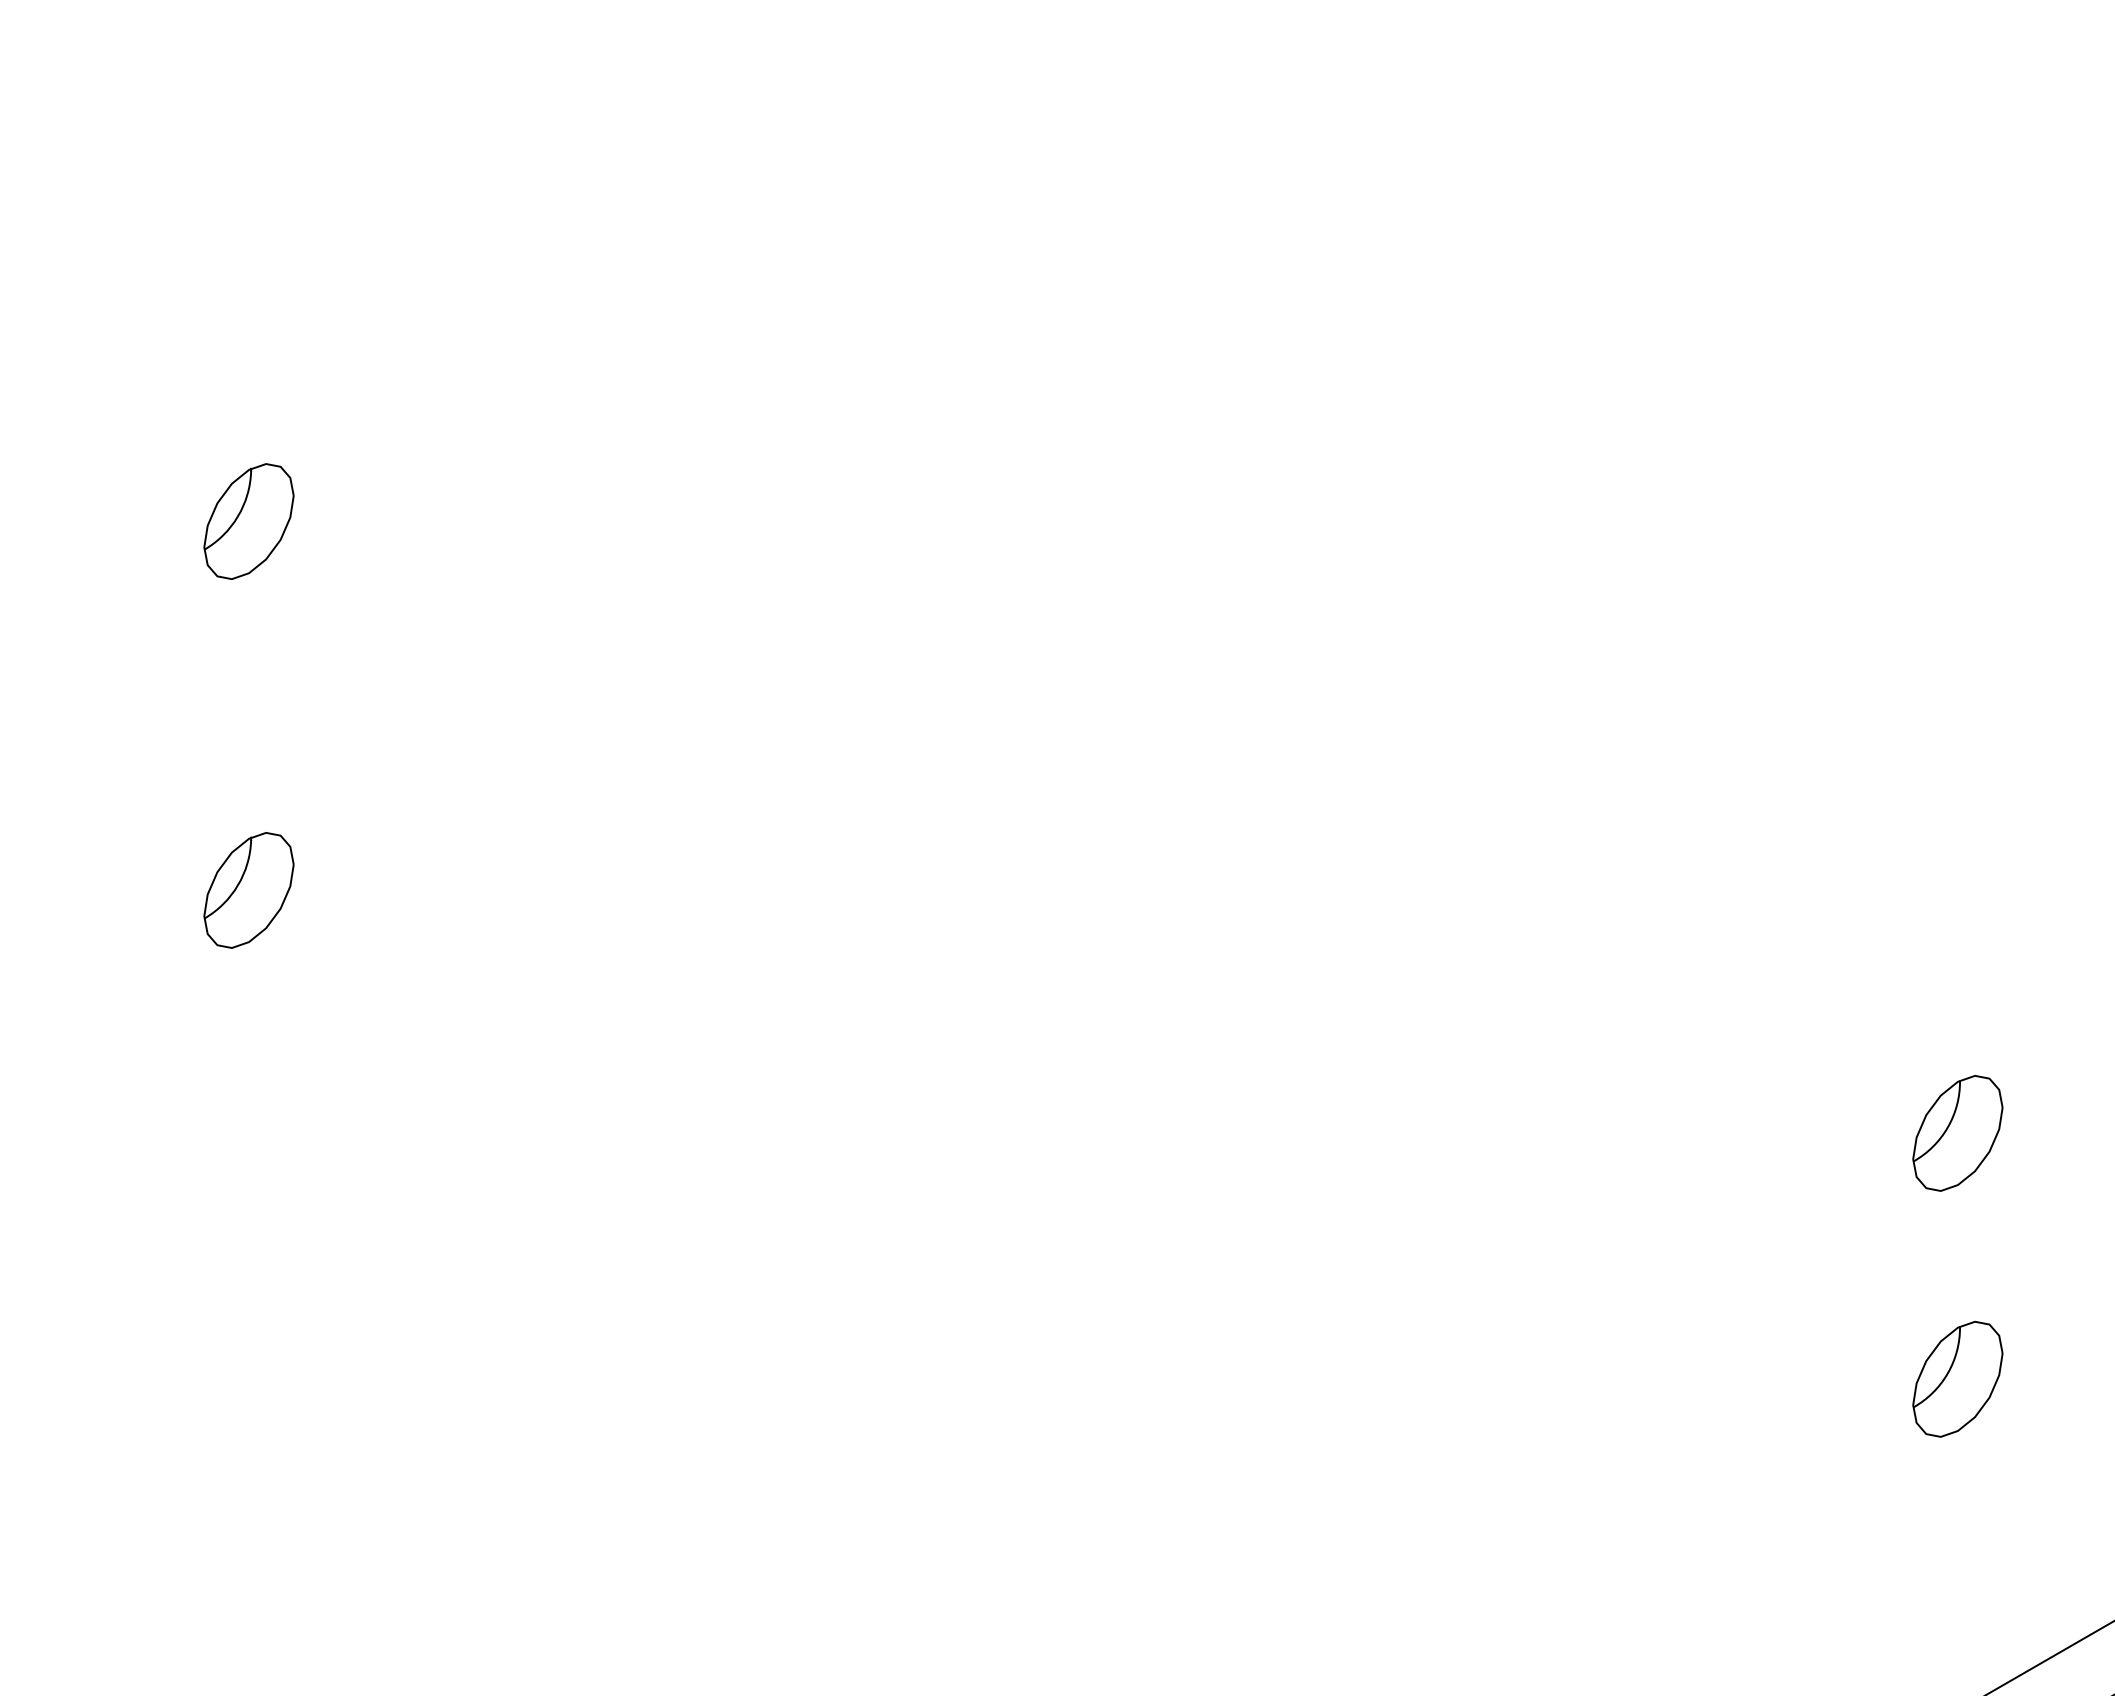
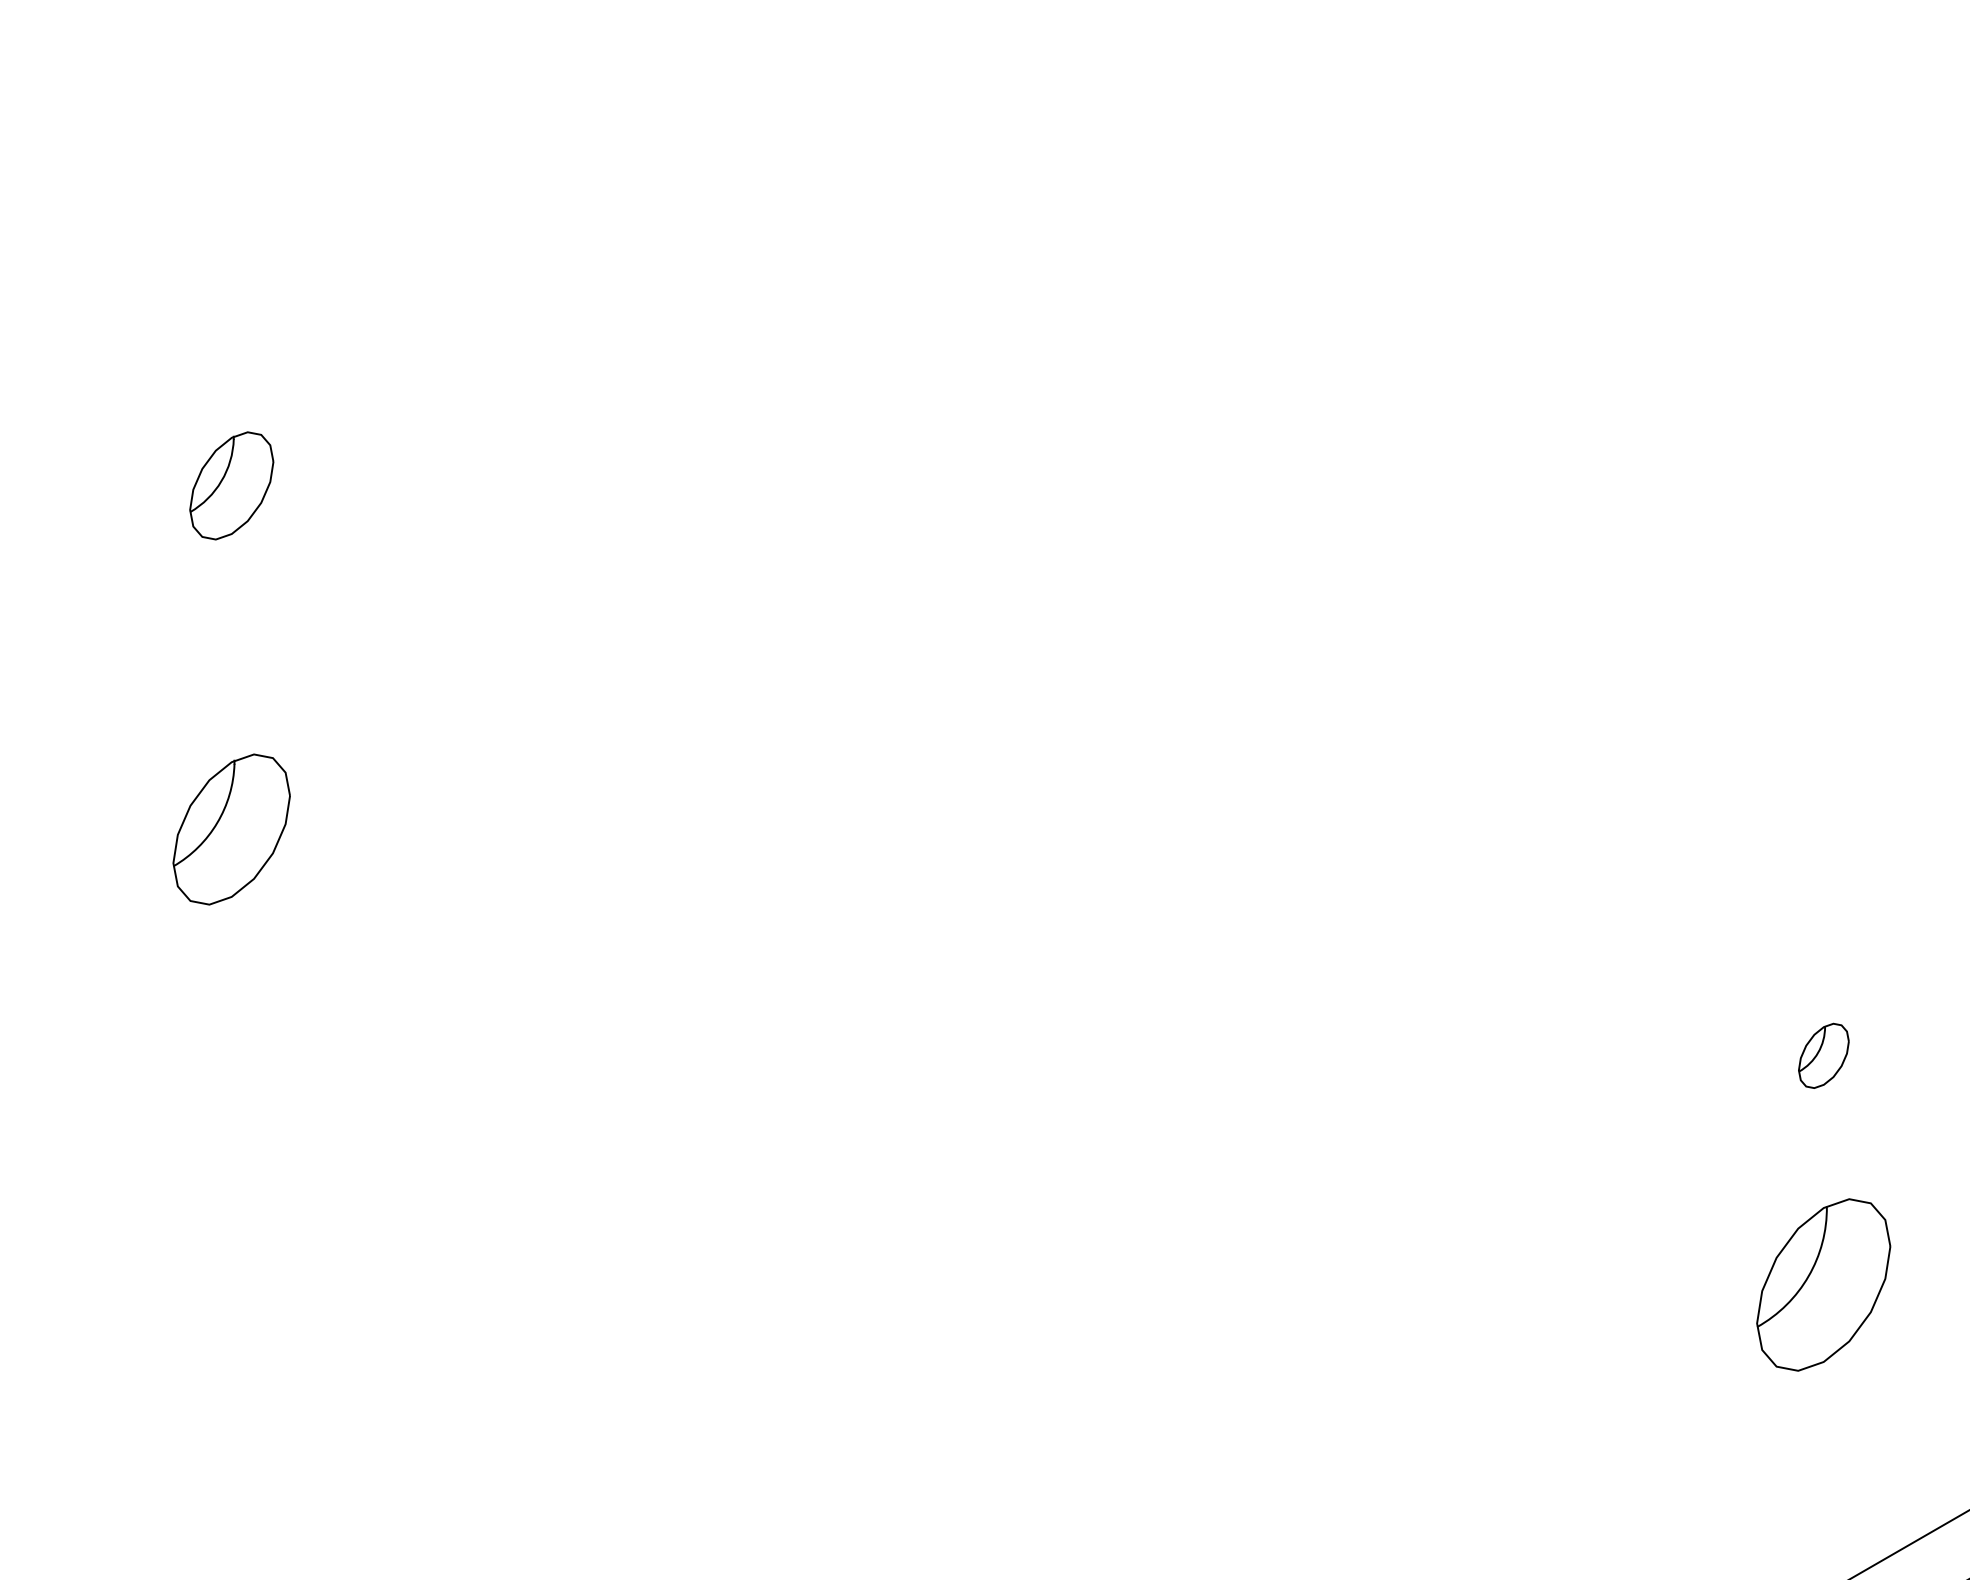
part: (248, 890) -> (231, 829), size x1.4
part: (1957, 1132) -> (1823, 1055), size x0.6
part: (1957, 1378) -> (1823, 1284), size x1.6

